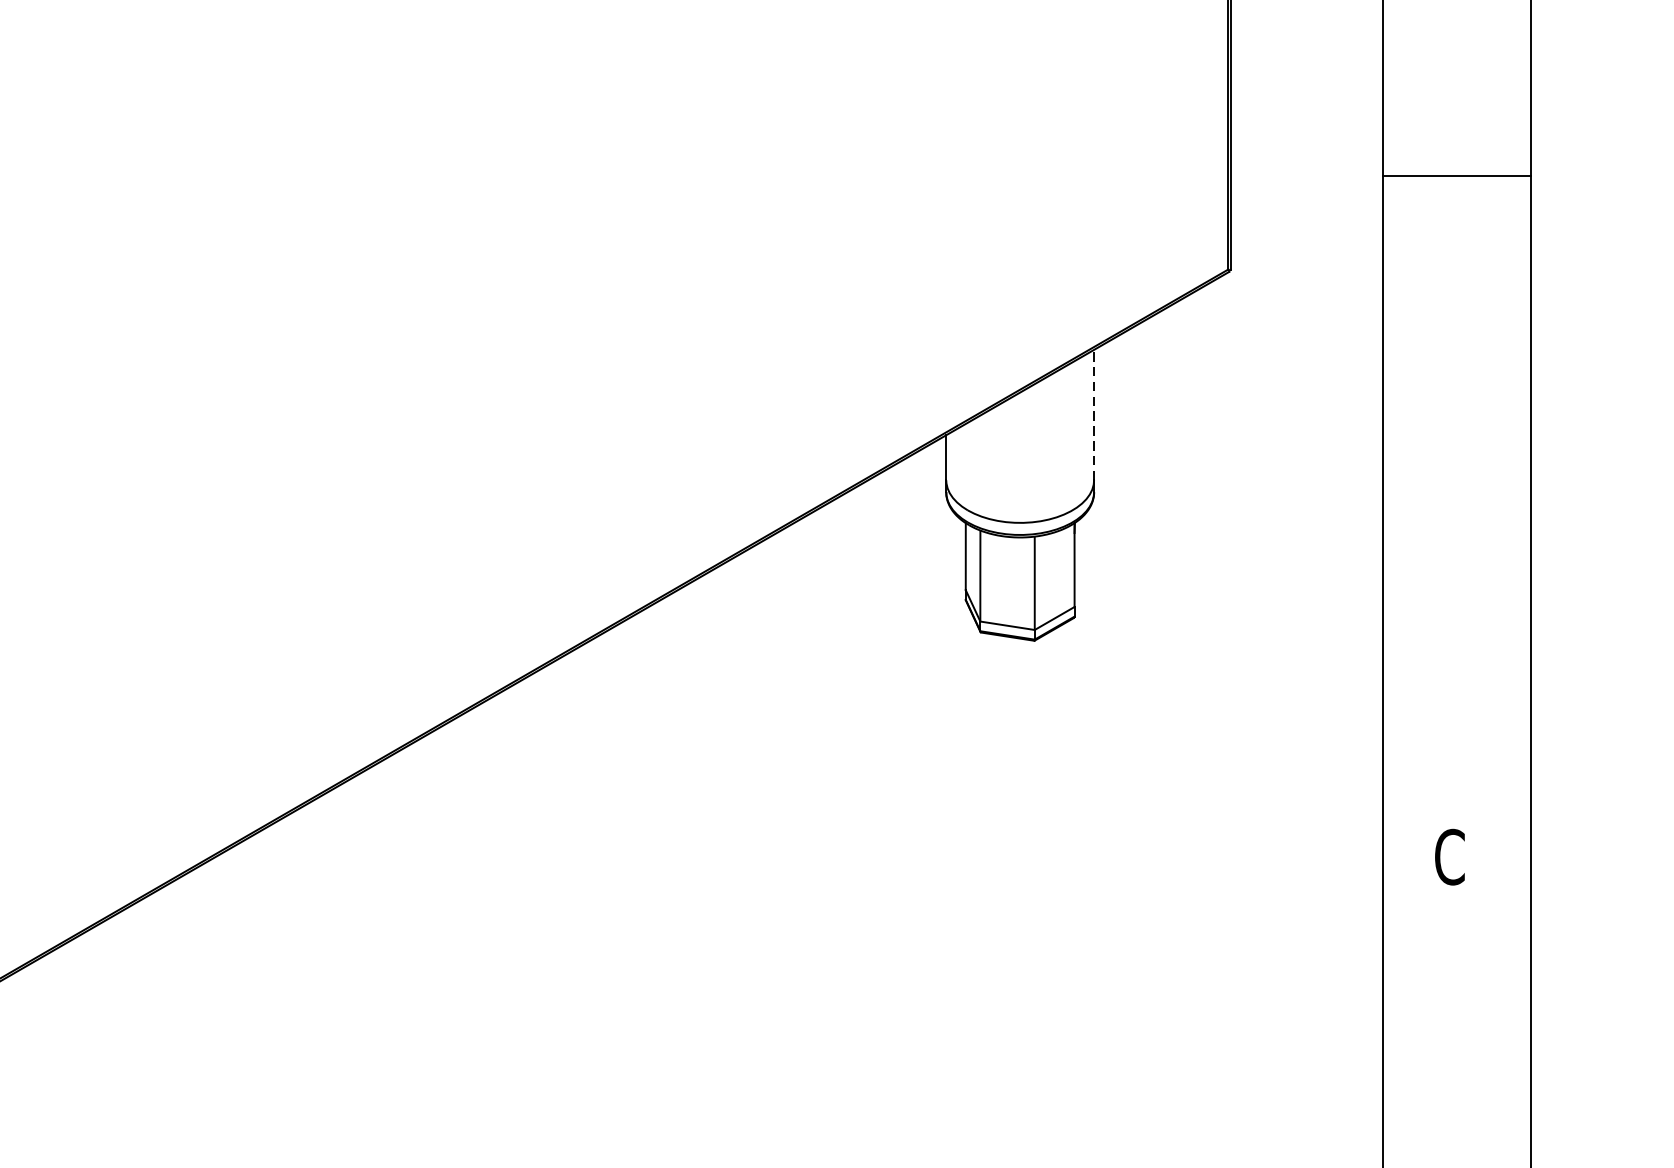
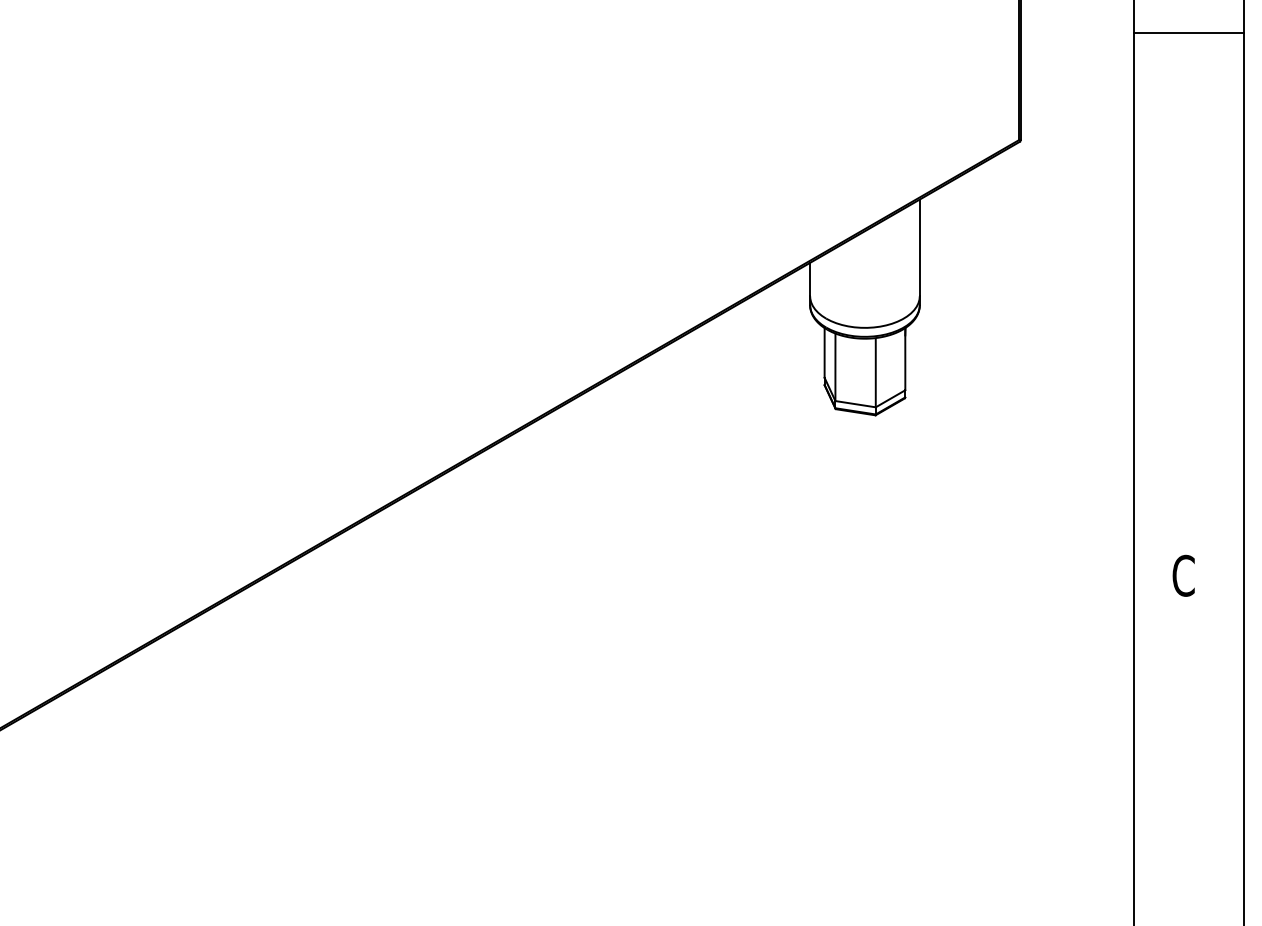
line: (1456, 175) -> (1188, 32), moved
line: (1093, 414) -> (919, 247), dashed -> solid

